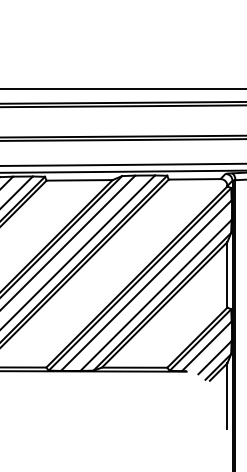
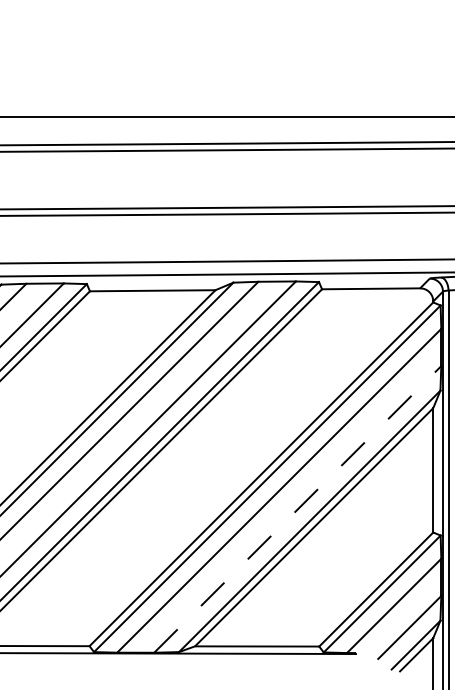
line: (156, 295) -> (298, 509), solid -> dashed

